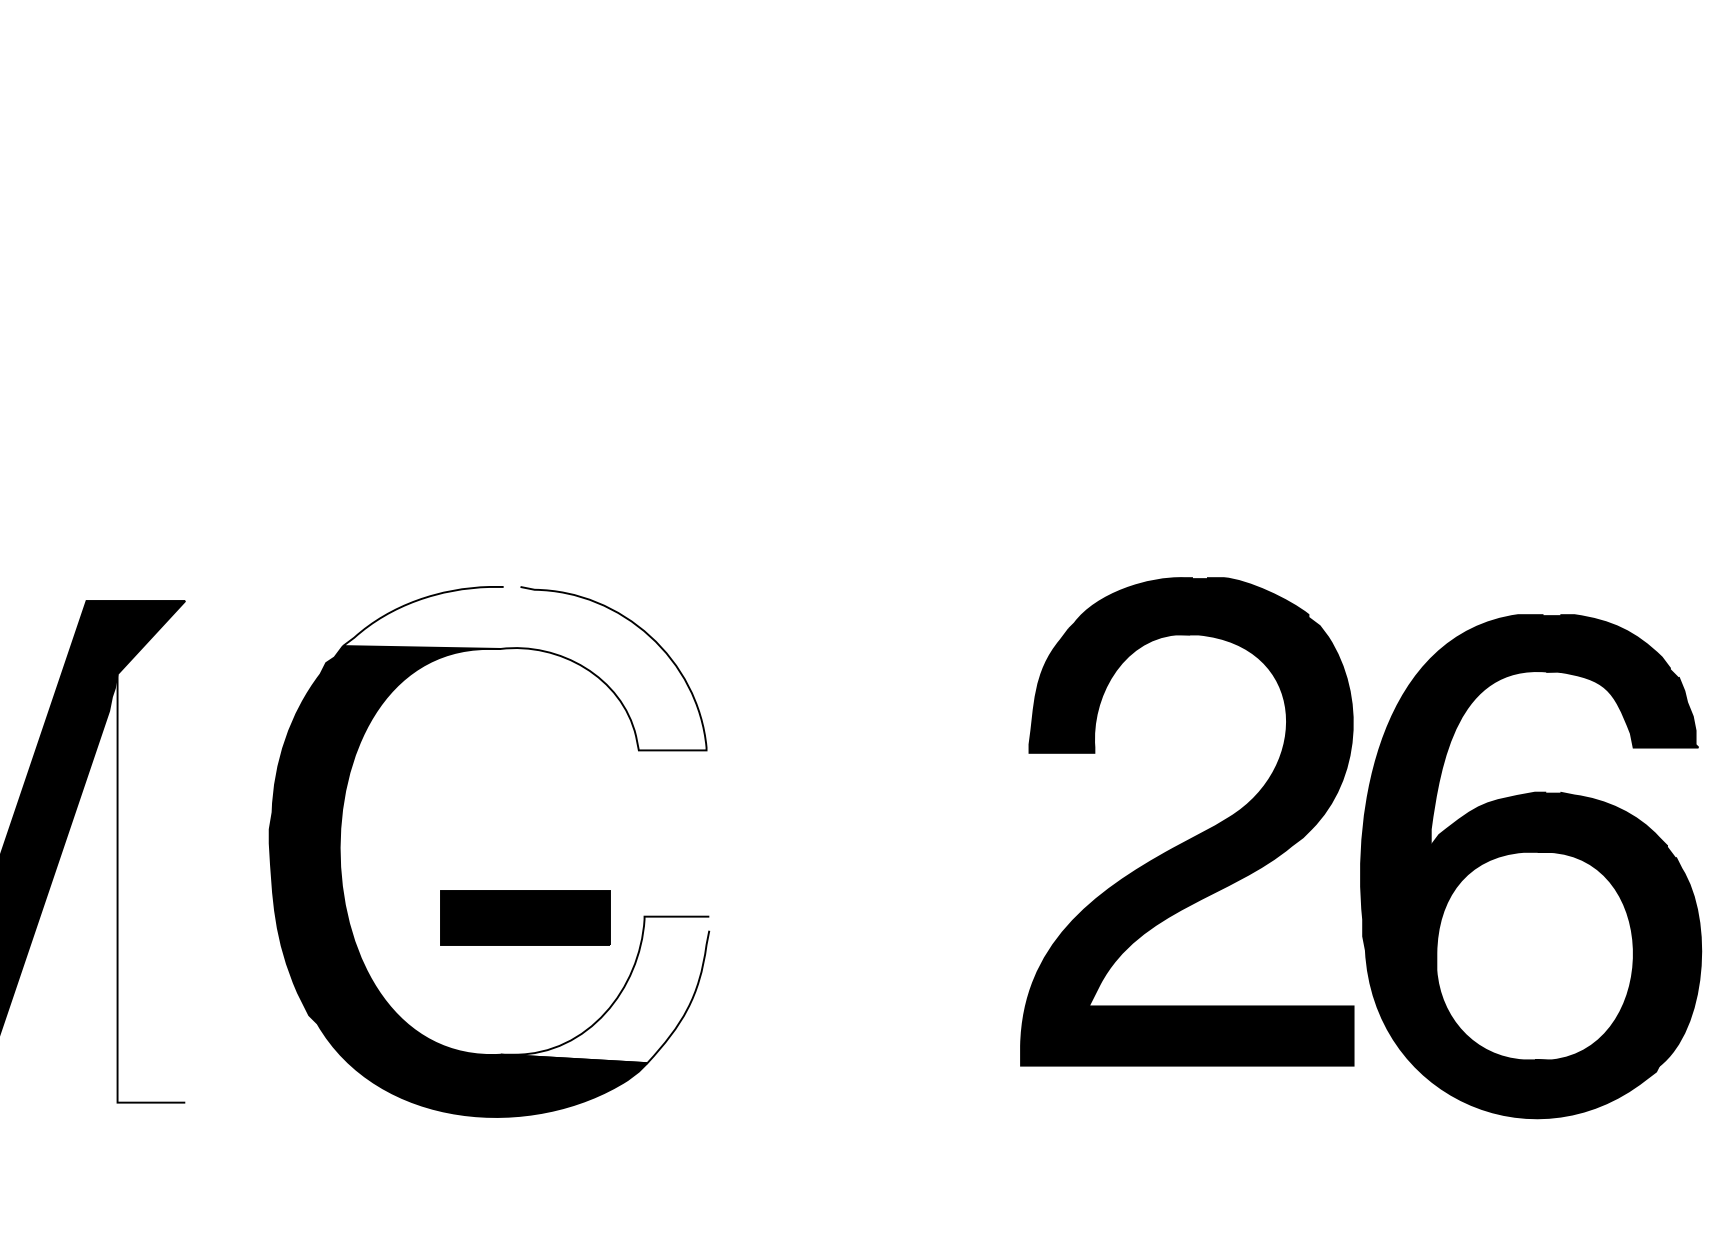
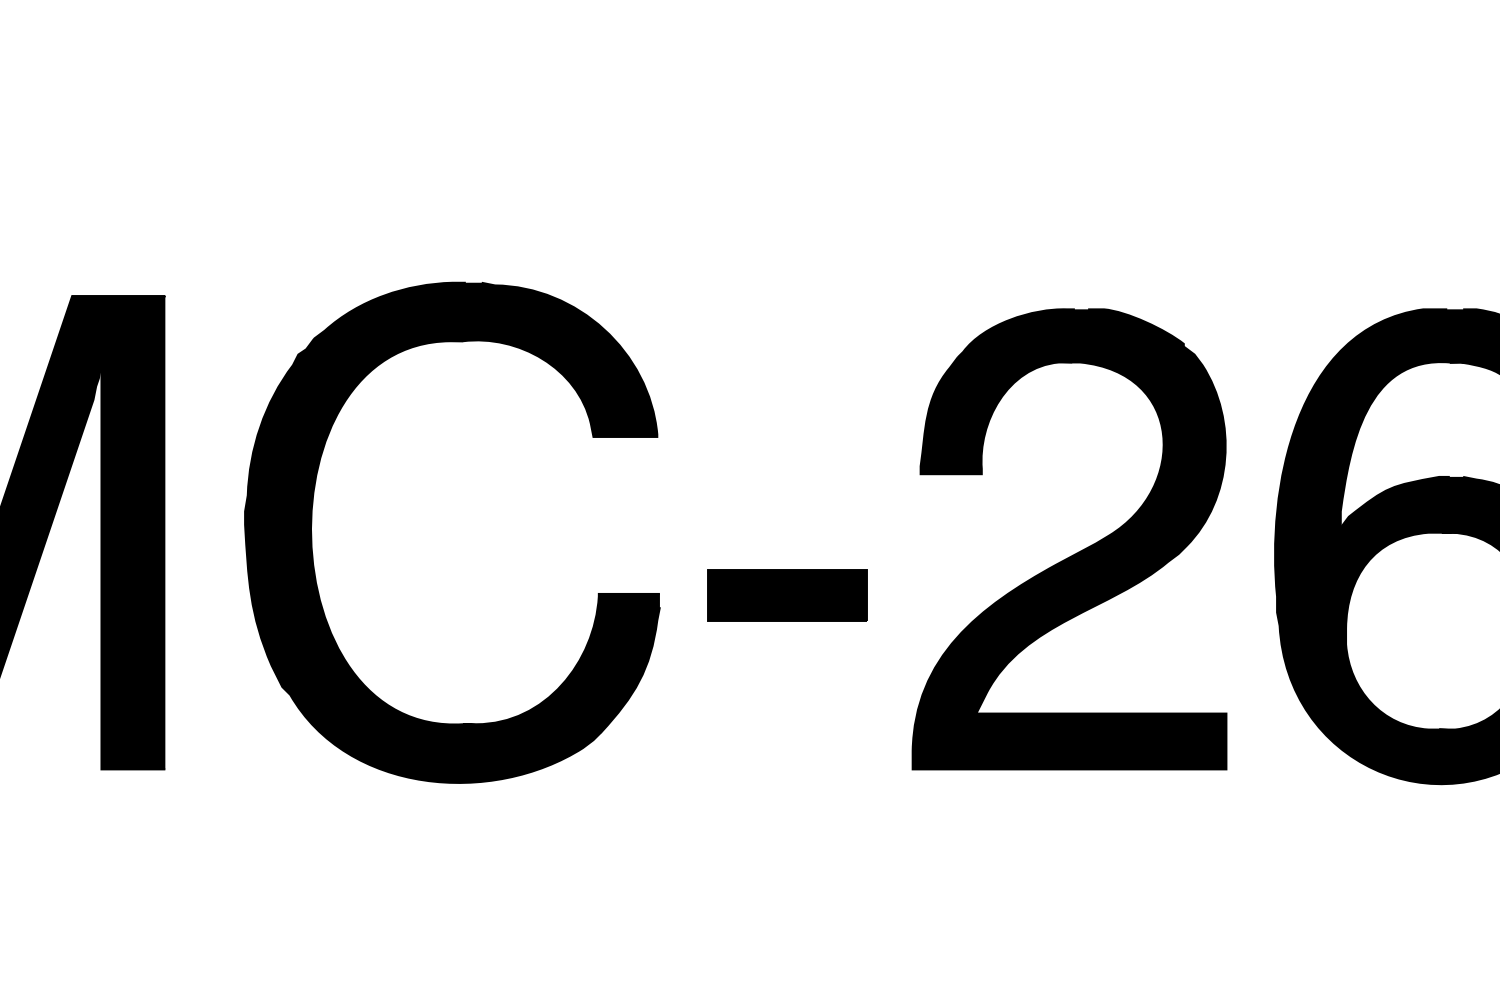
fill: (524, 668) -> (485, 359), added
part: (1195, 835) -> (1077, 552), moved
fill: (151, 851) -> (133, 532), added
part: (525, 917) -> (787, 594), moved
fill: (604, 989) -> (561, 662), added

